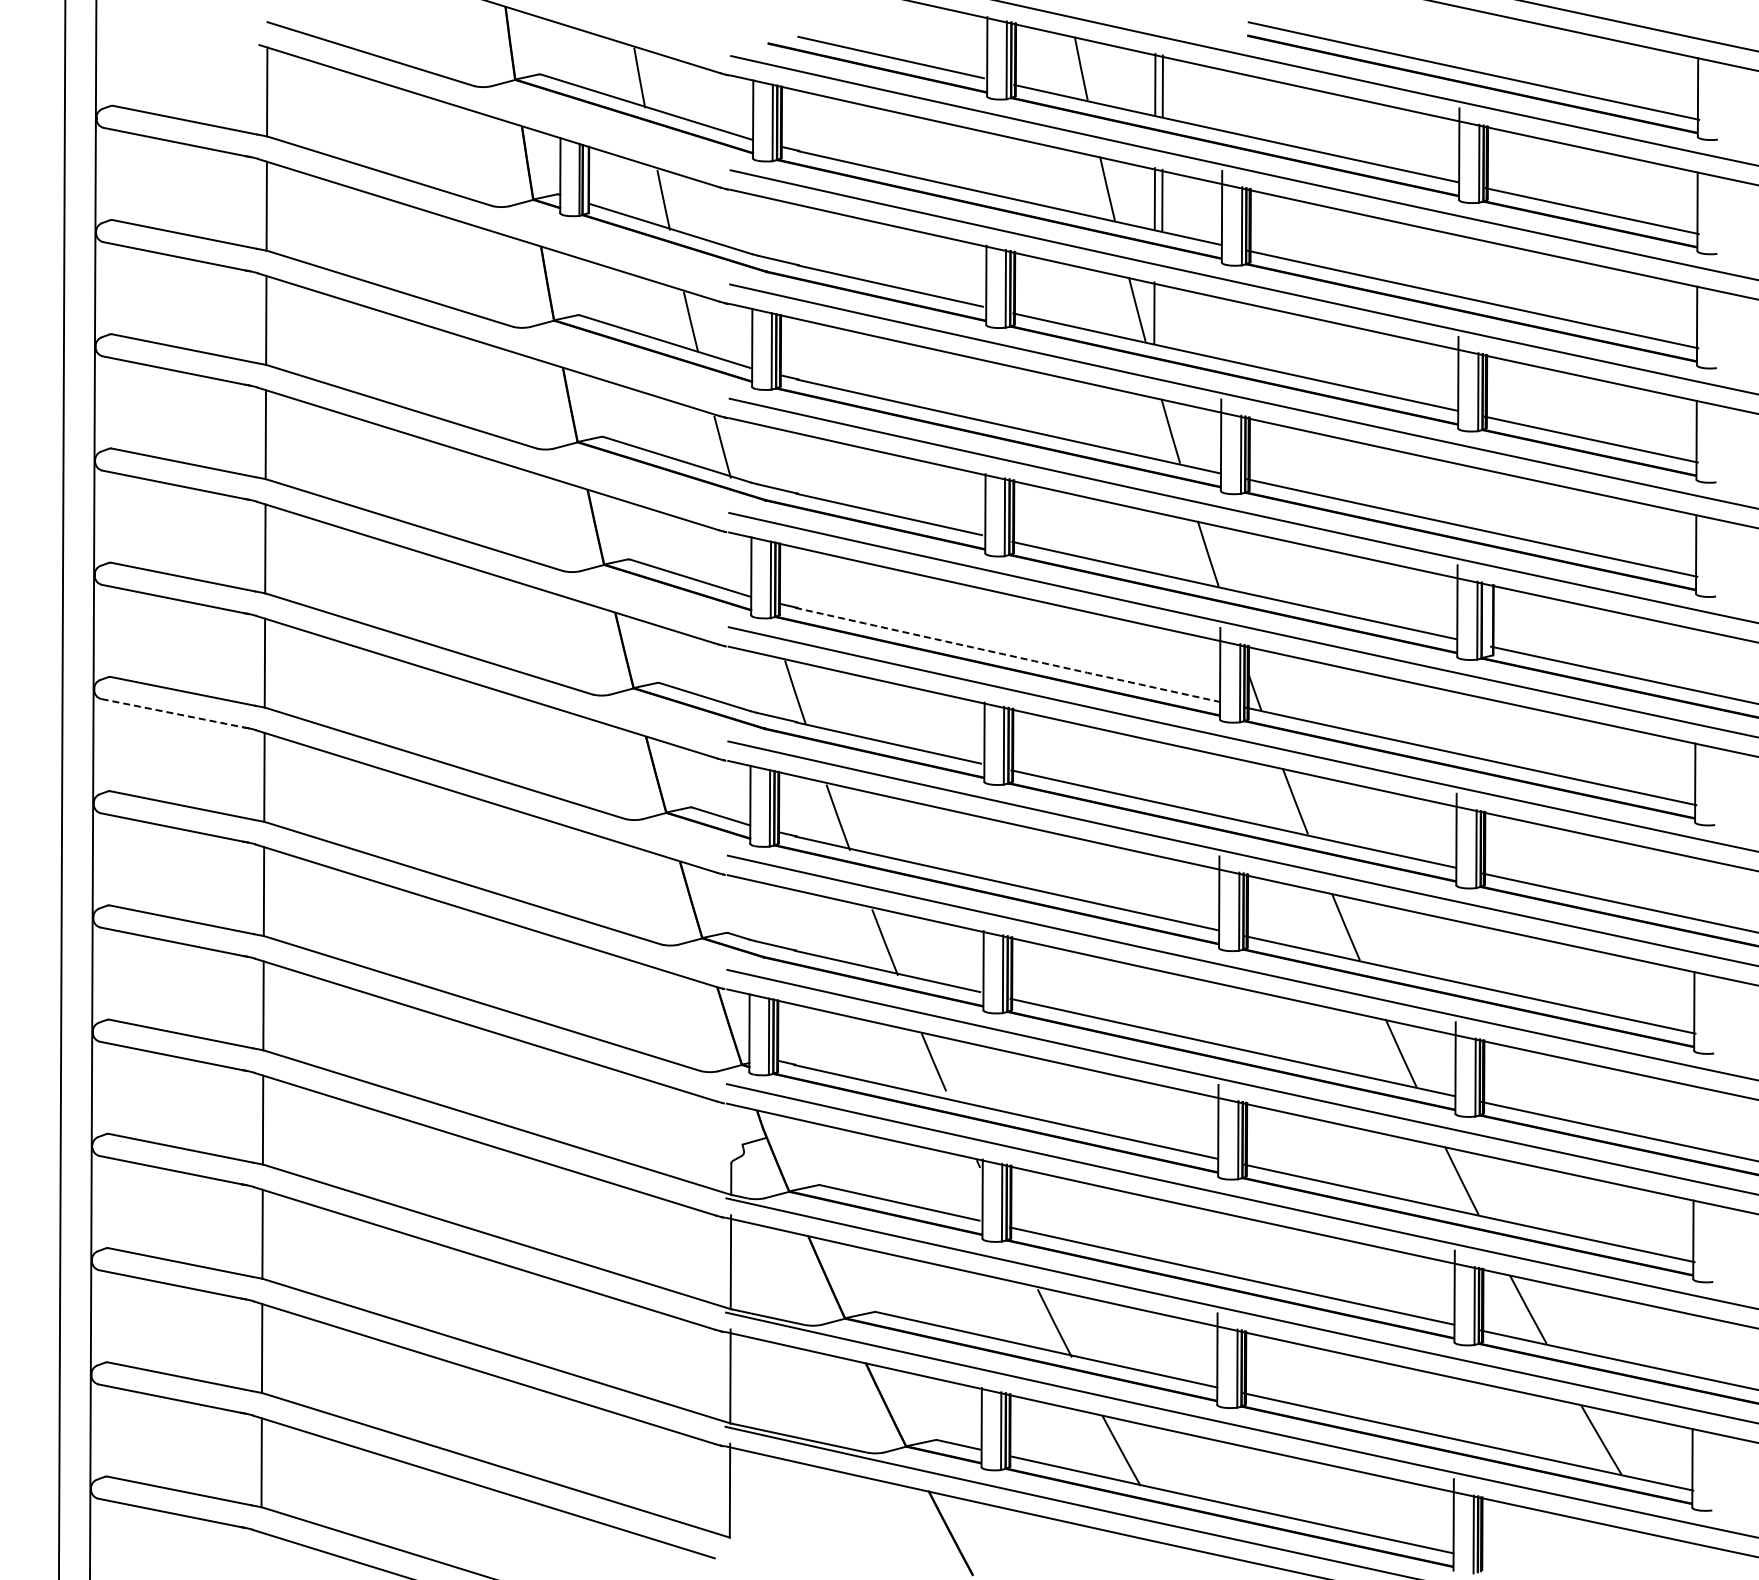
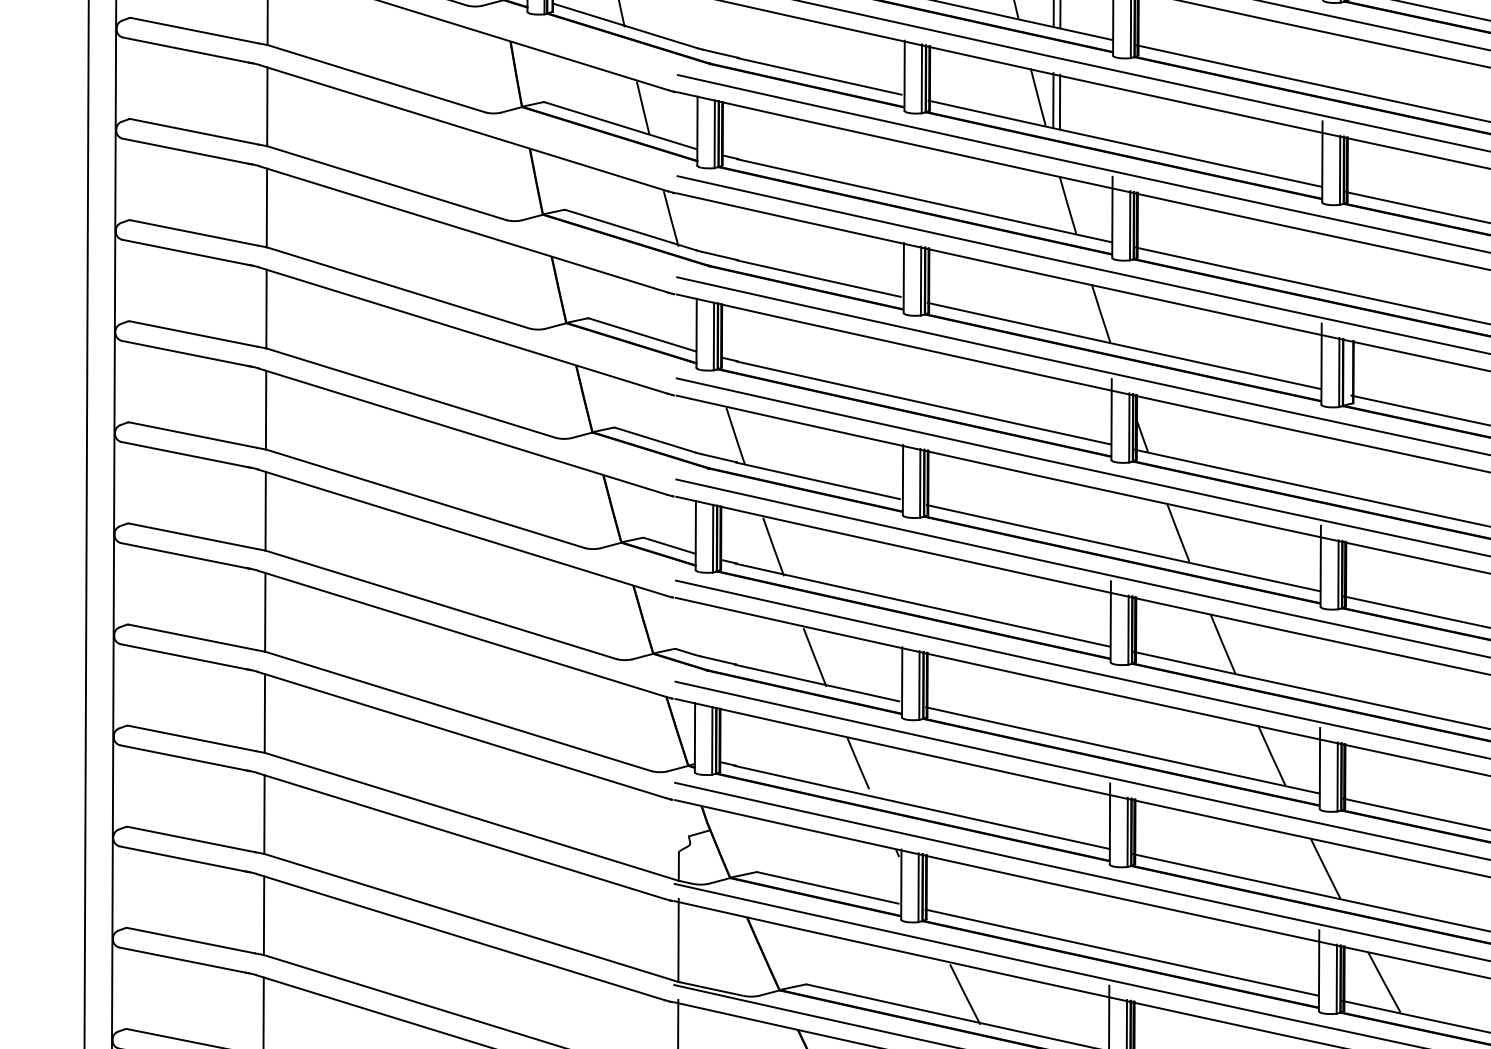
line: (1161, 314) -> (1059, 101), added
arc: (1007, 655) -> (923, 403), dashed -> solid
line: (172, 713) -> (184, 454), dashed -> solid

